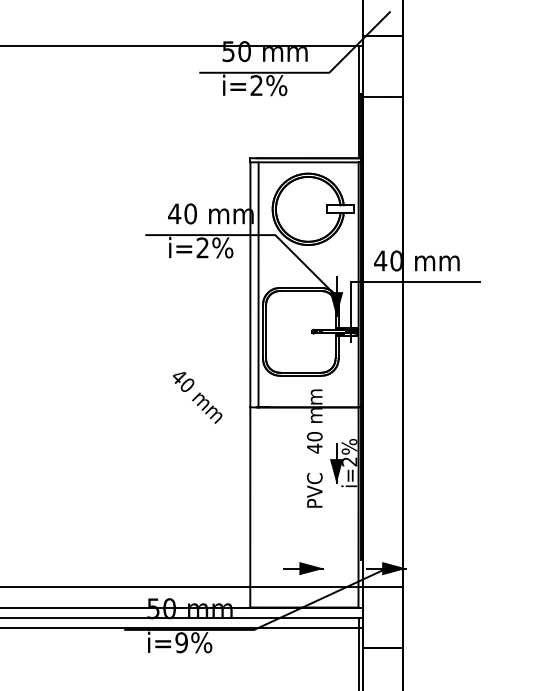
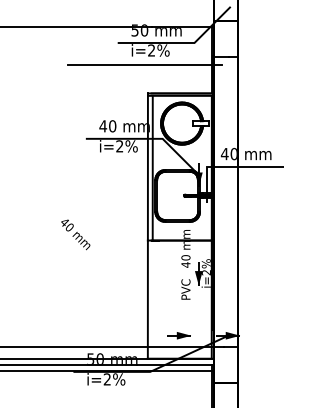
line: (246, 109) -> (145, 64), added
text: (197, 397) -> (75, 234), moved
text: (181, 642) -> (107, 379), i=9% -> i=2%

